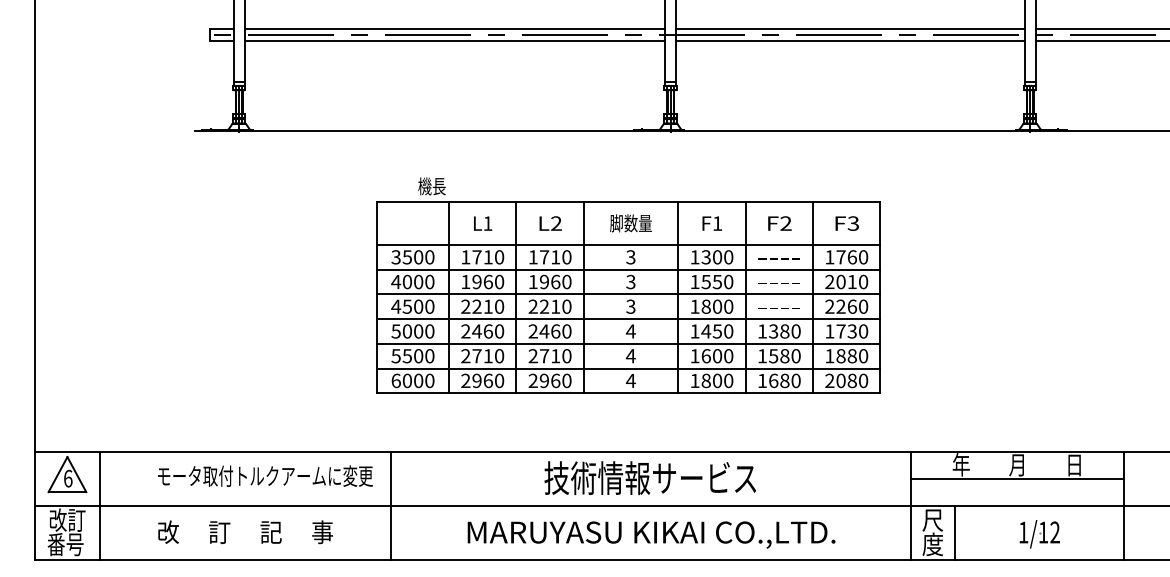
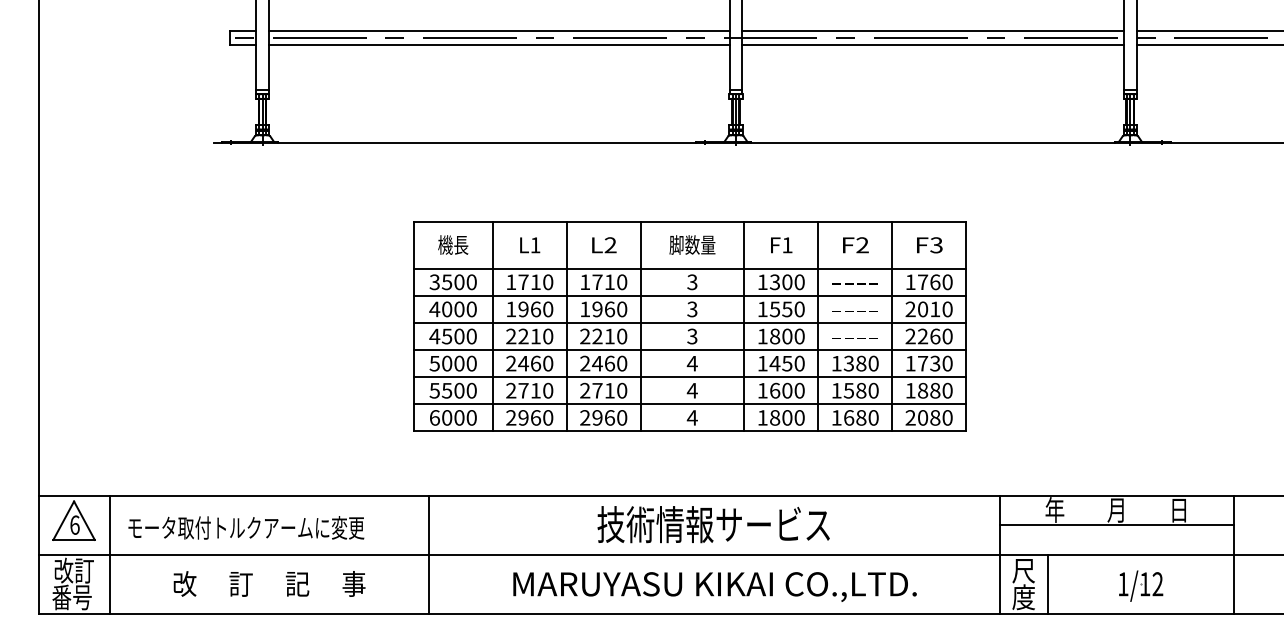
text: (431, 186) -> (452, 245), moved
text: (265, 475) -> (246, 527), moved

